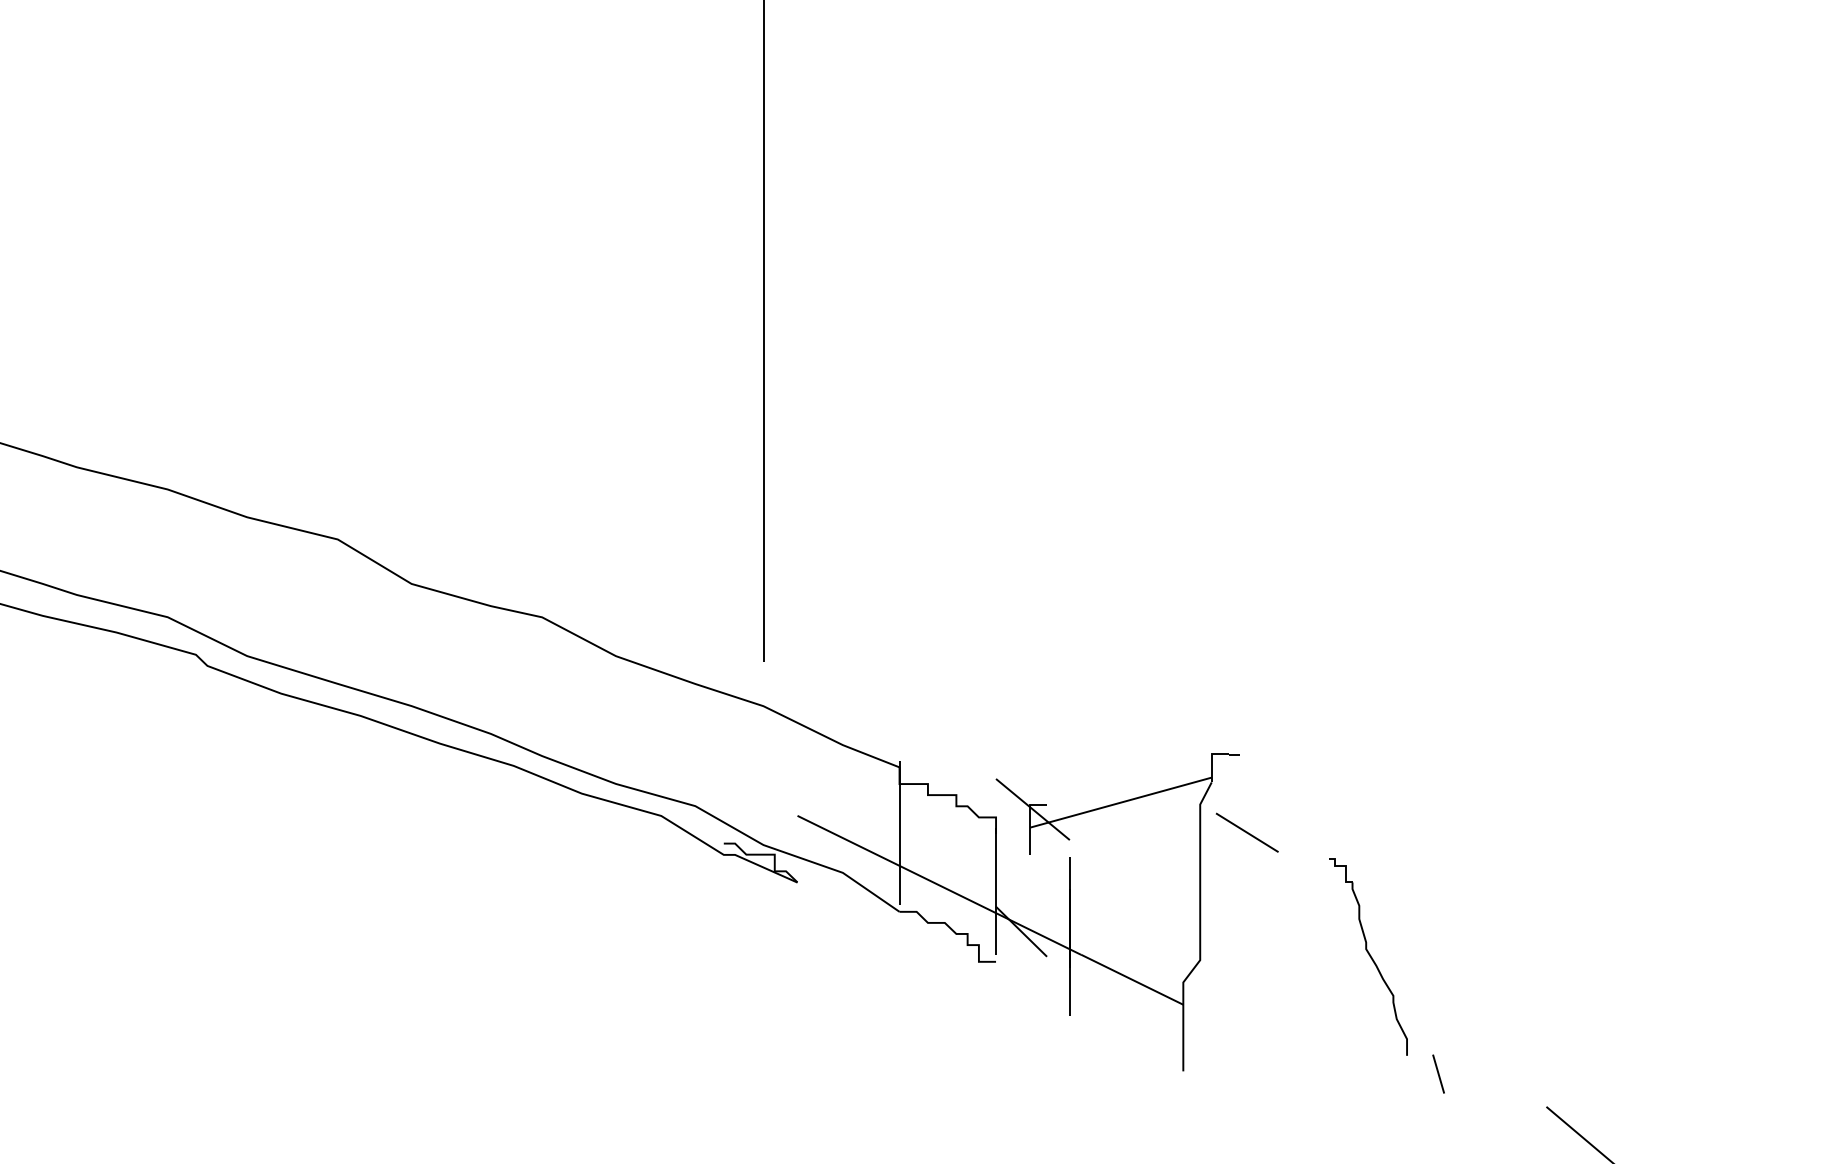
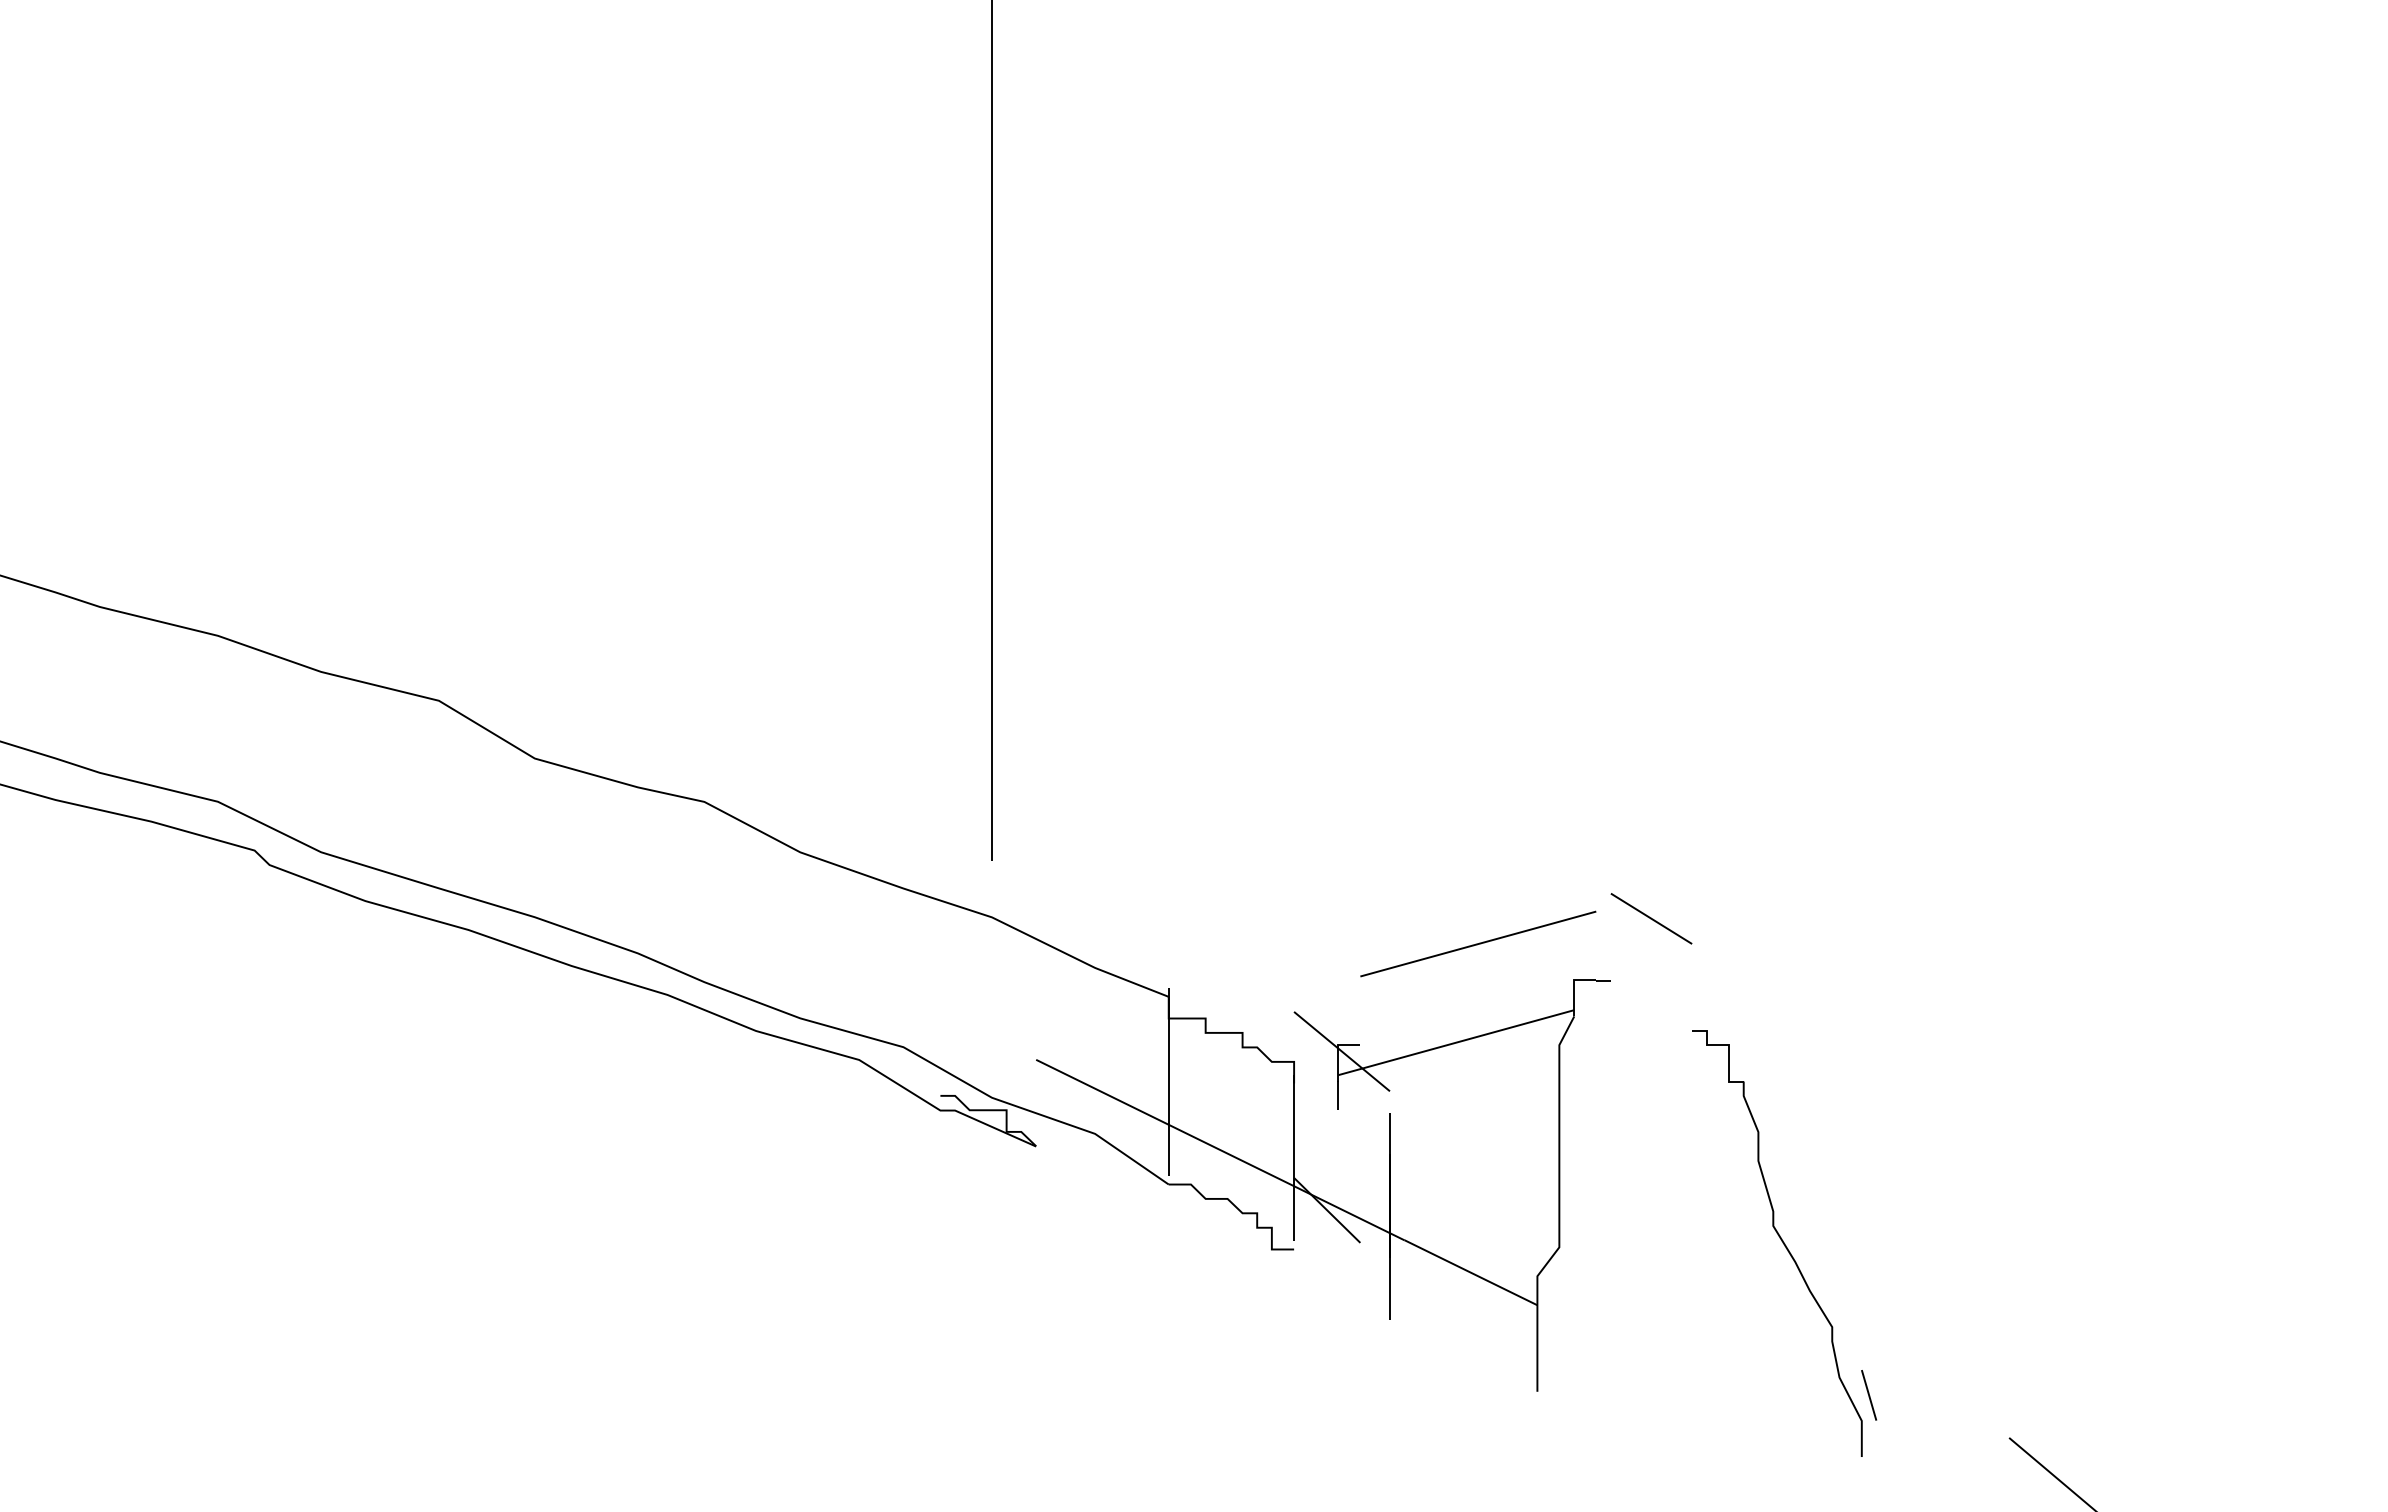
line: (1137, 726) -> (1478, 943), added
line: (1247, 832) -> (1651, 918), moved
part: (1368, 957) -> (1777, 1243), size x1.67

